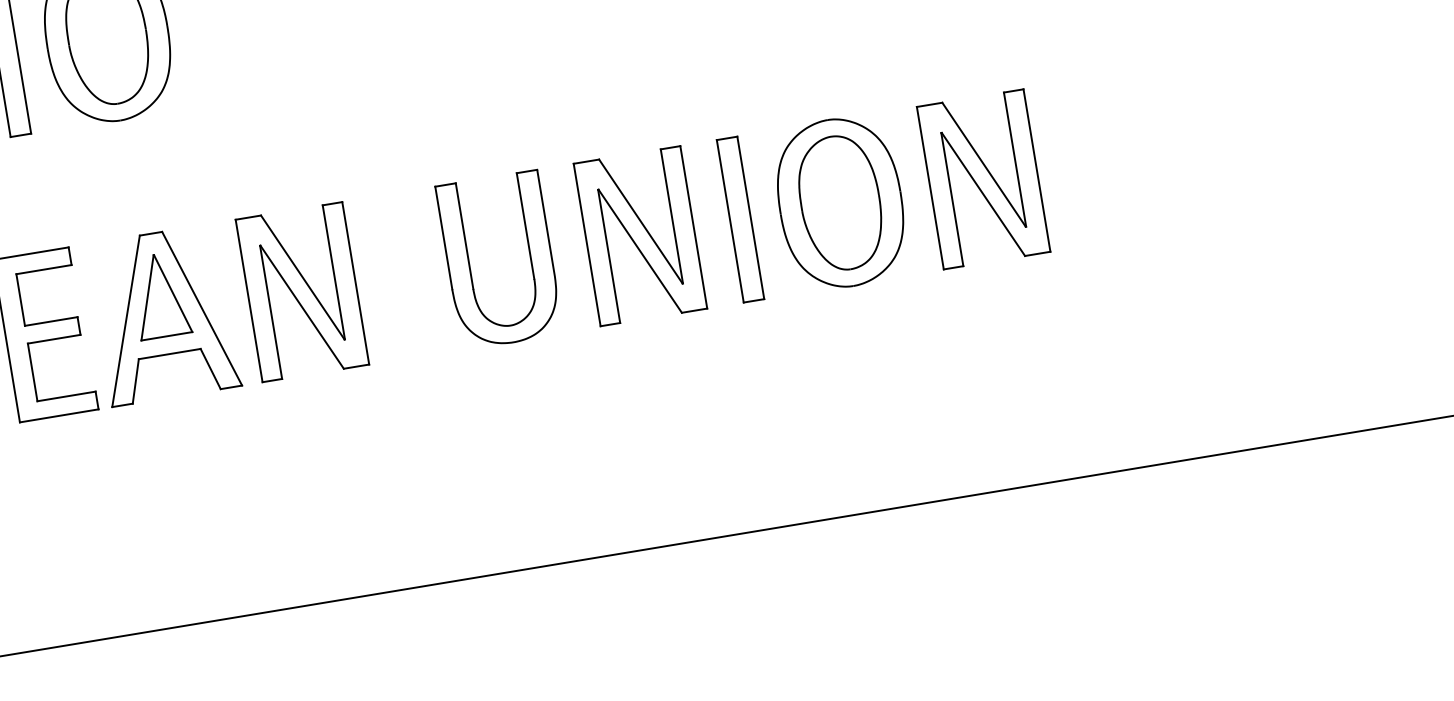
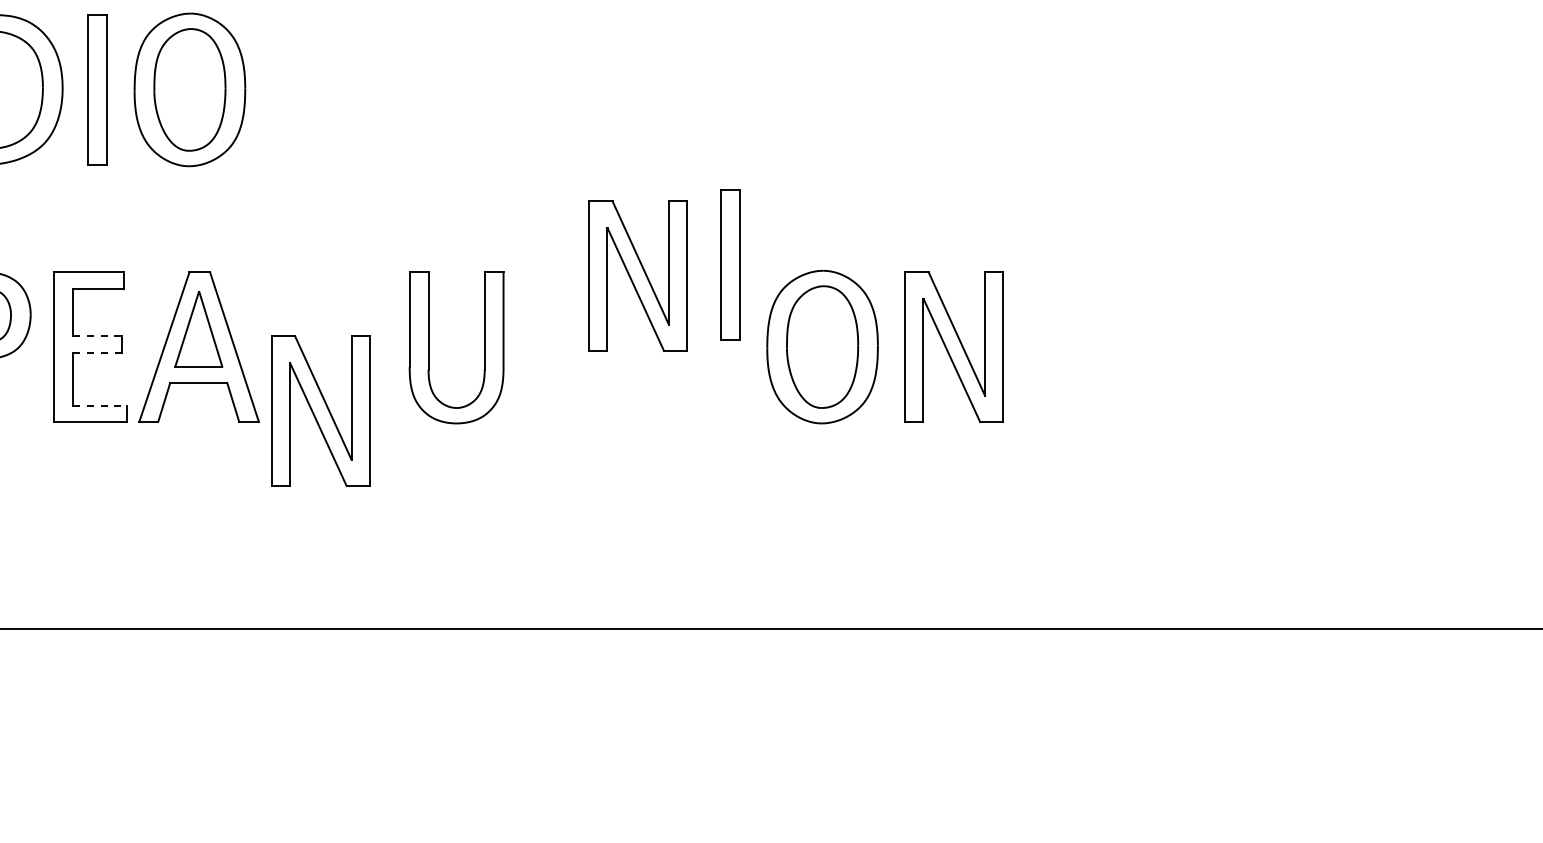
part: (740, 218) -> (730, 264), moved
part: (639, 235) -> (637, 275), moved
part: (470, 264) -> (429, 347), moved
part: (301, 291) -> (320, 410), moved
line: (51, 321) -> (97, 336), solid -> dashed
line: (53, 339) -> (96, 352), solid -> dashed
line: (66, 396) -> (99, 405), solid -> dashed

